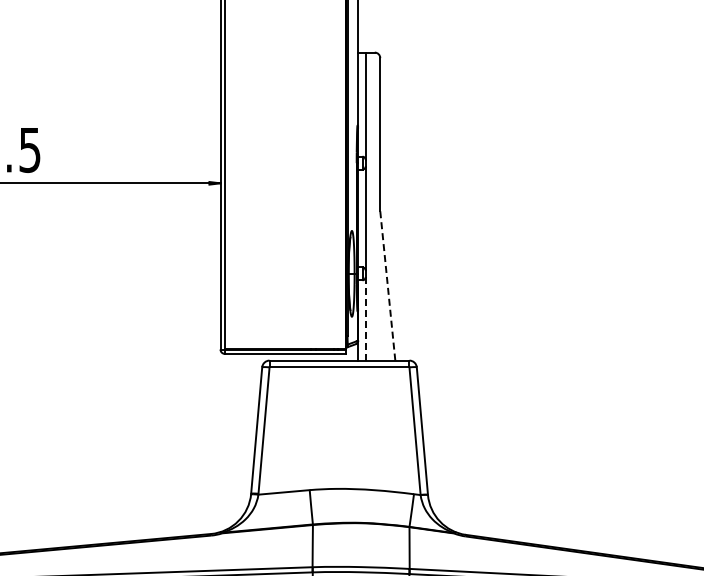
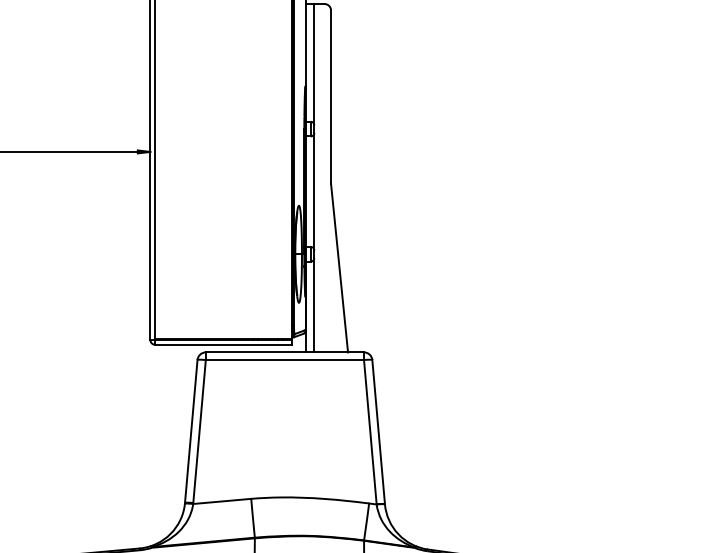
line: (387, 286) -> (339, 268), dashed -> solid
line: (365, 318) -> (314, 304), dashed -> solid

